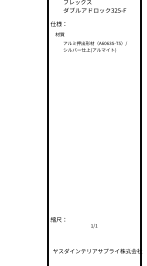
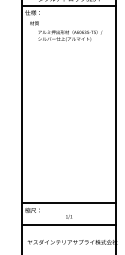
line: (94, 16) -> (69, 5), added
line: (94, 212) -> (69, 203), added
line: (94, 234) -> (69, 225), added

